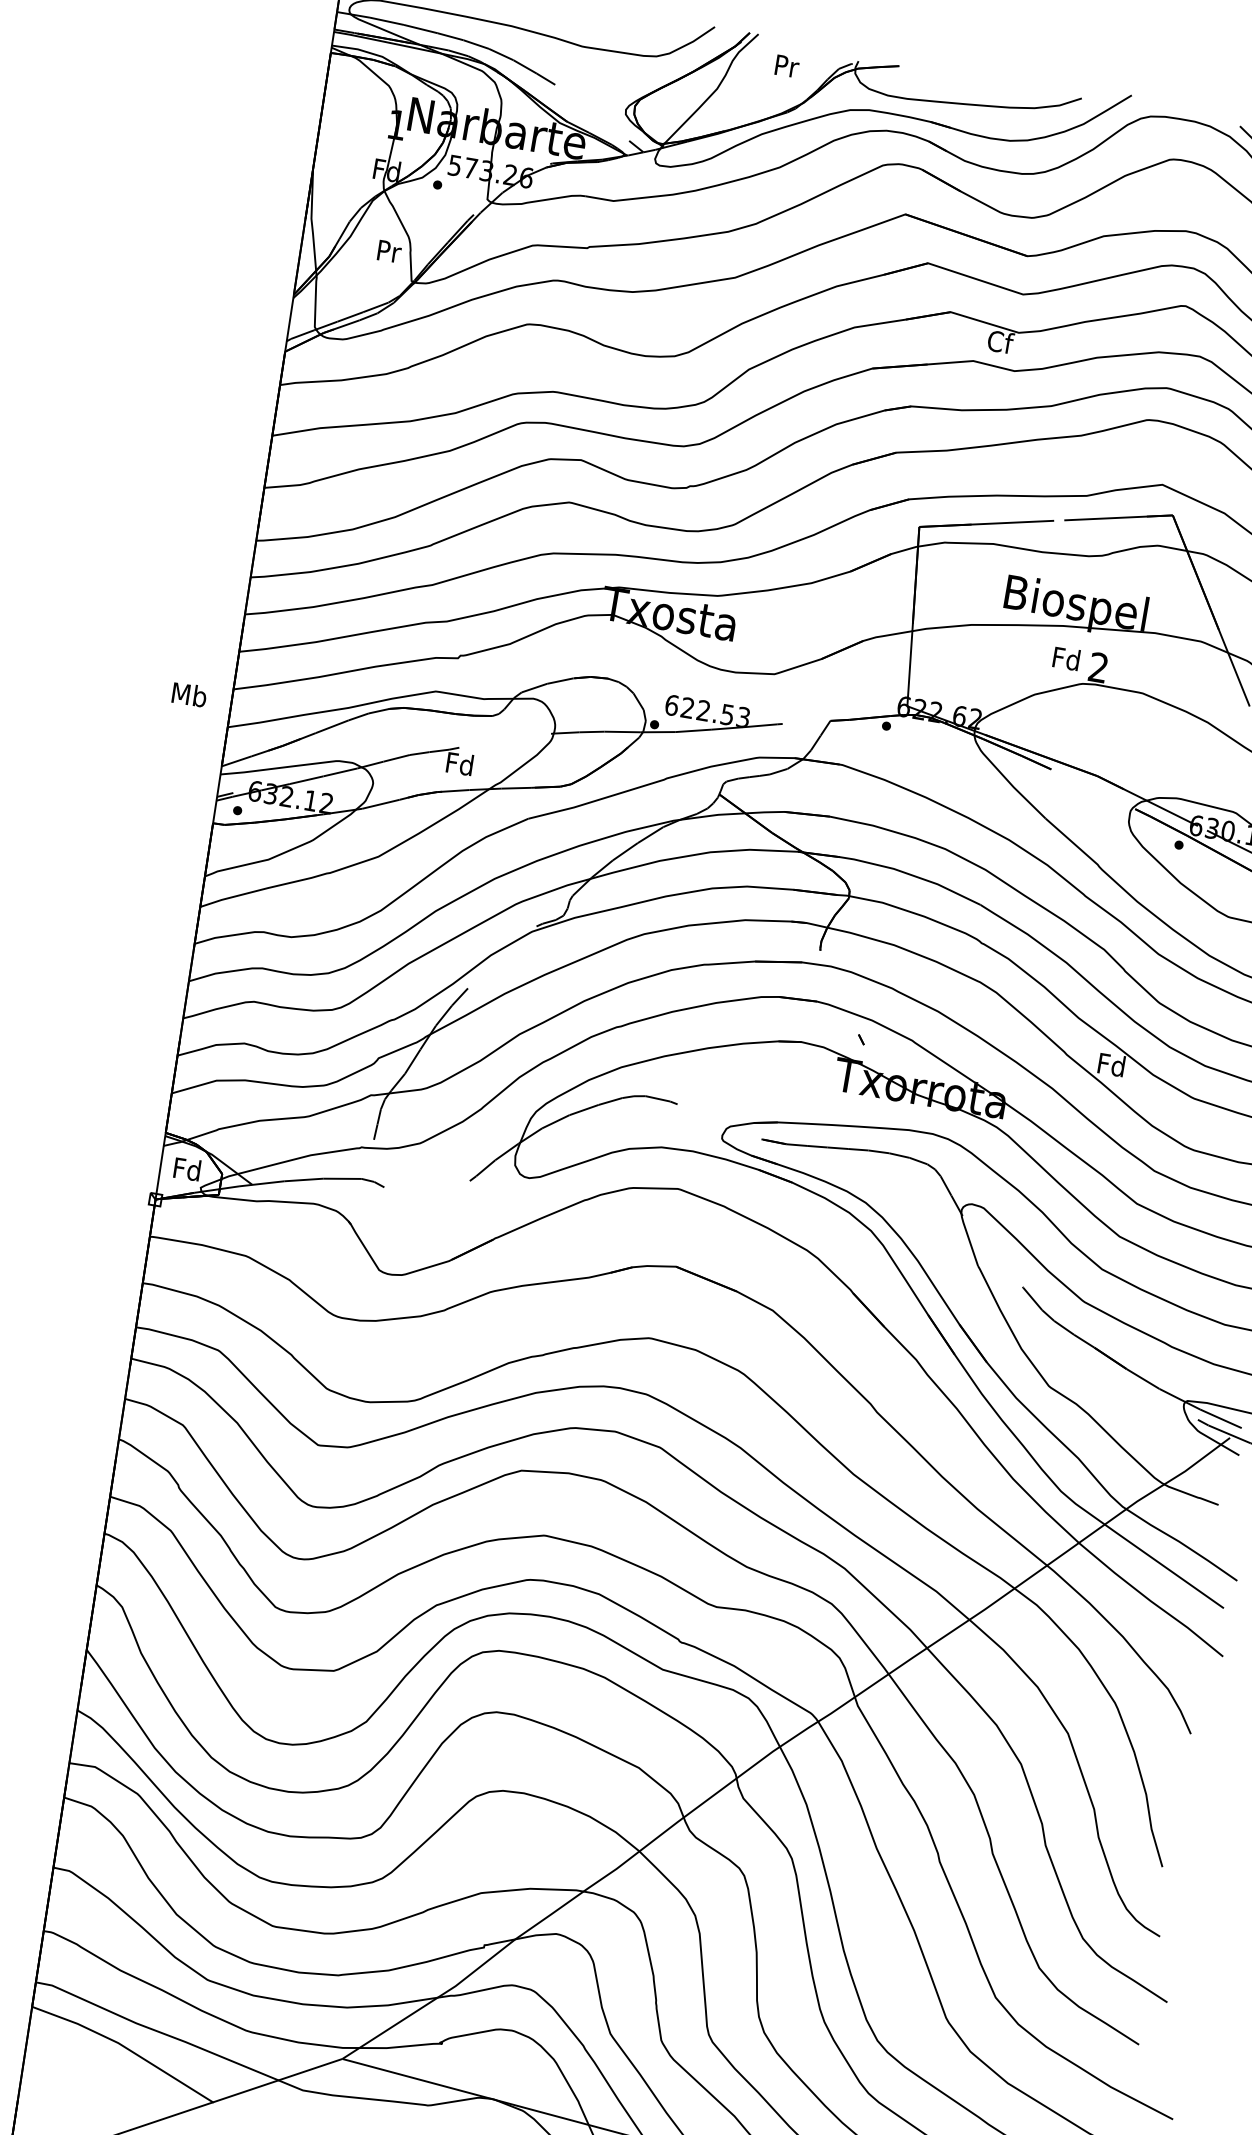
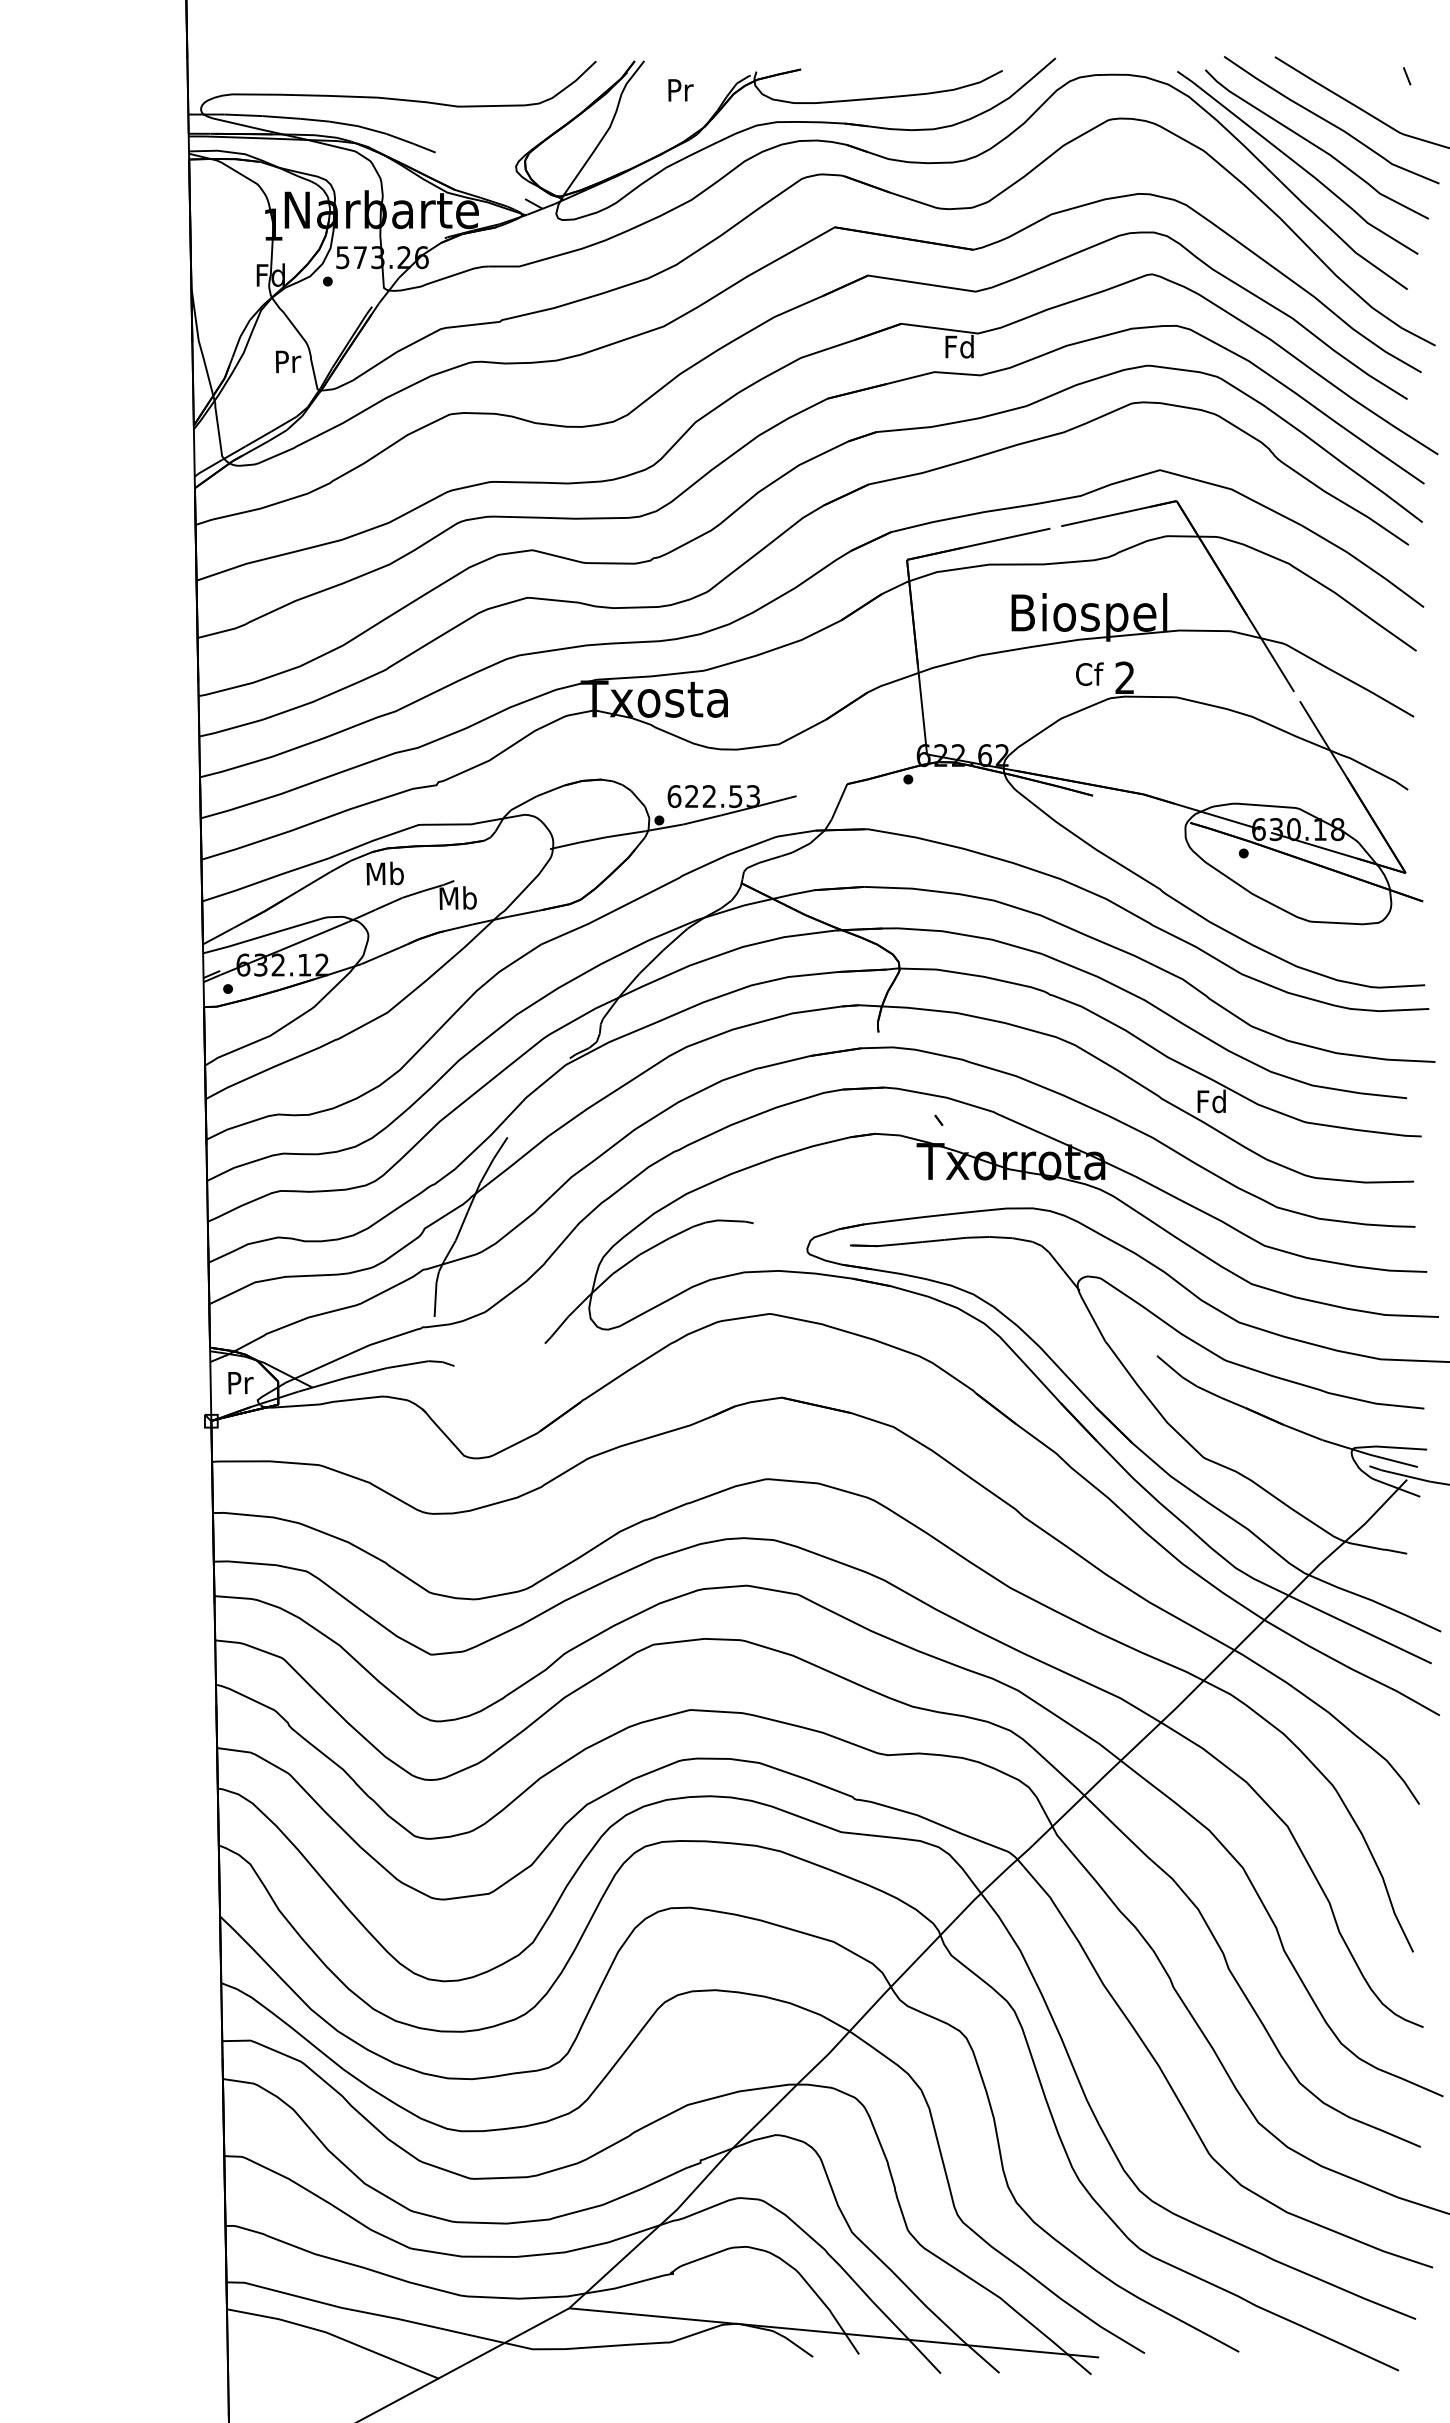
text: (999, 341) -> (959, 346), Cf -> Fd
text: (1066, 657) -> (1088, 673), Fd -> Cf
text: (188, 694) -> (384, 873), moved
text: (459, 763) -> (457, 897), Fd -> Mb
text: (187, 1168) -> (239, 1382), Fd -> Pr

